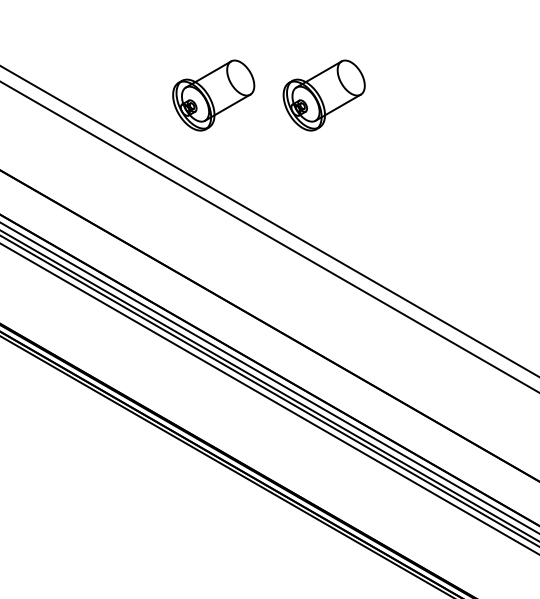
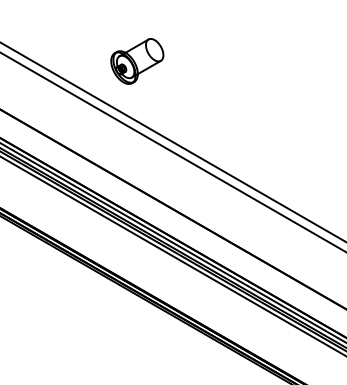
part: (324, 95) -> (208, 61), removed

